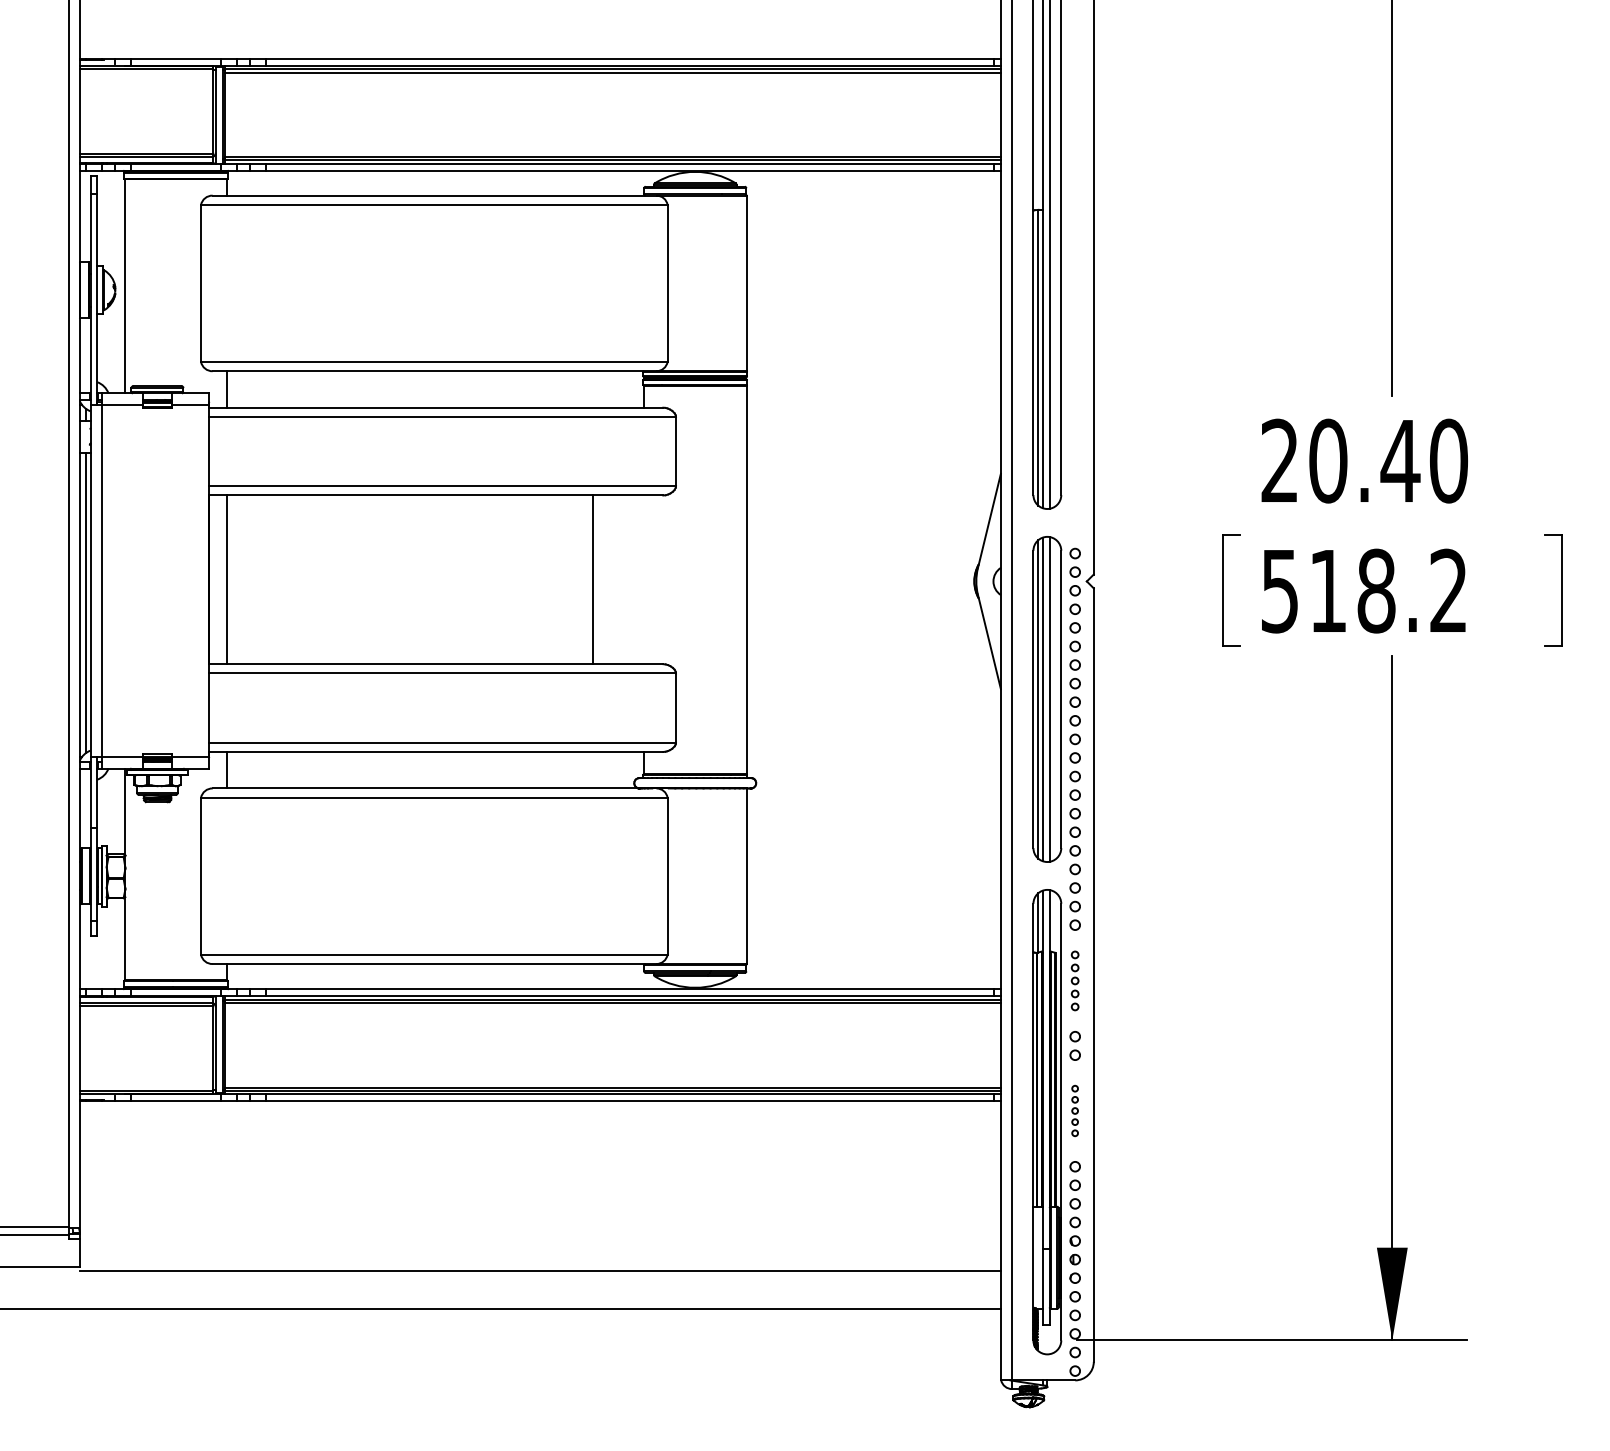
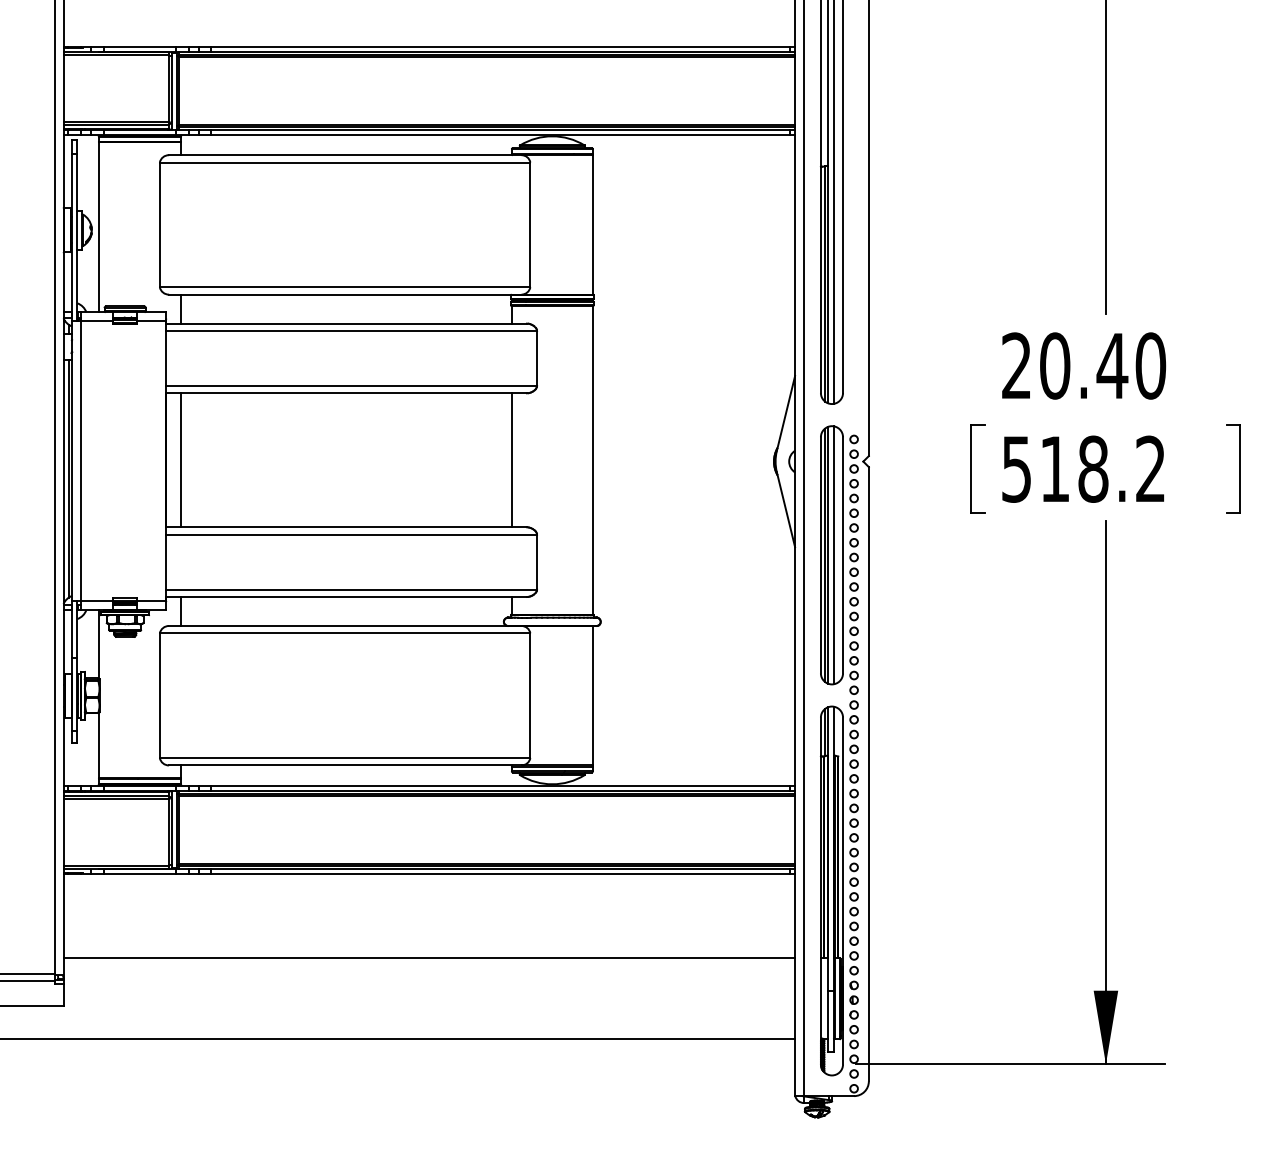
line: (593, 579) -> (512, 460), moved
part: (1074, 980) -> (853, 778), size x1.43
part: (1074, 1110) -> (853, 881), size x1.67
line: (539, 1270) -> (428, 958), moved

